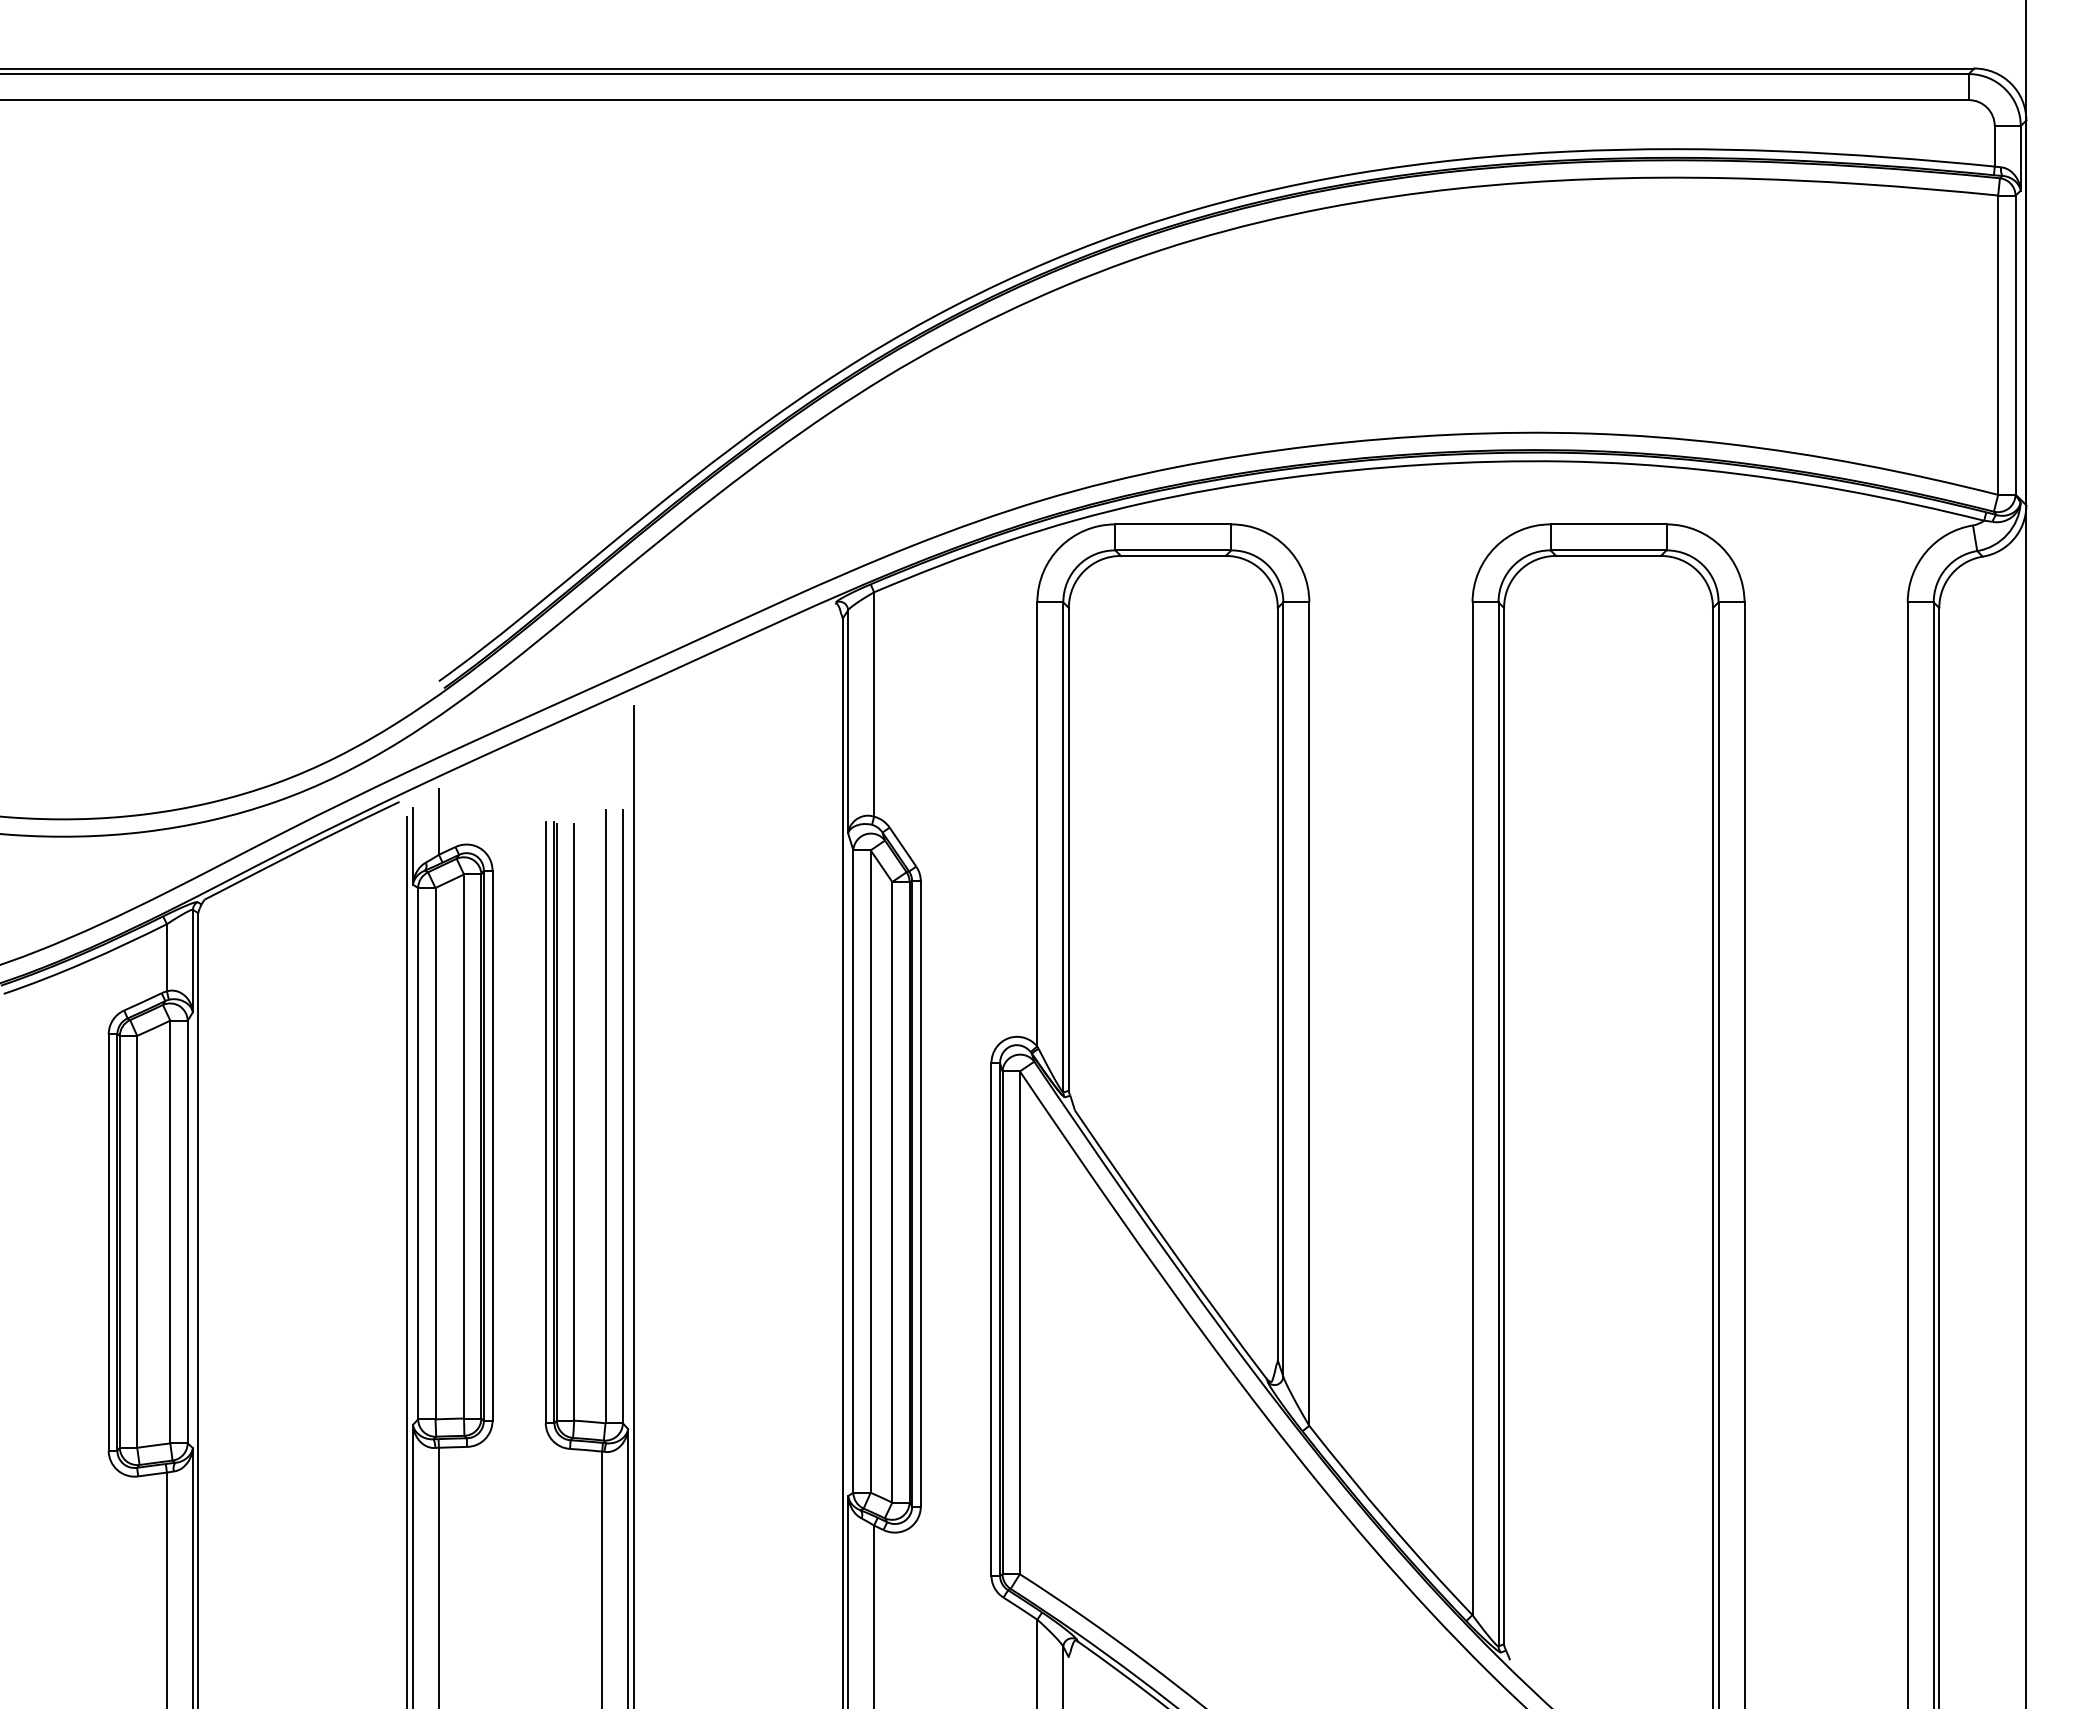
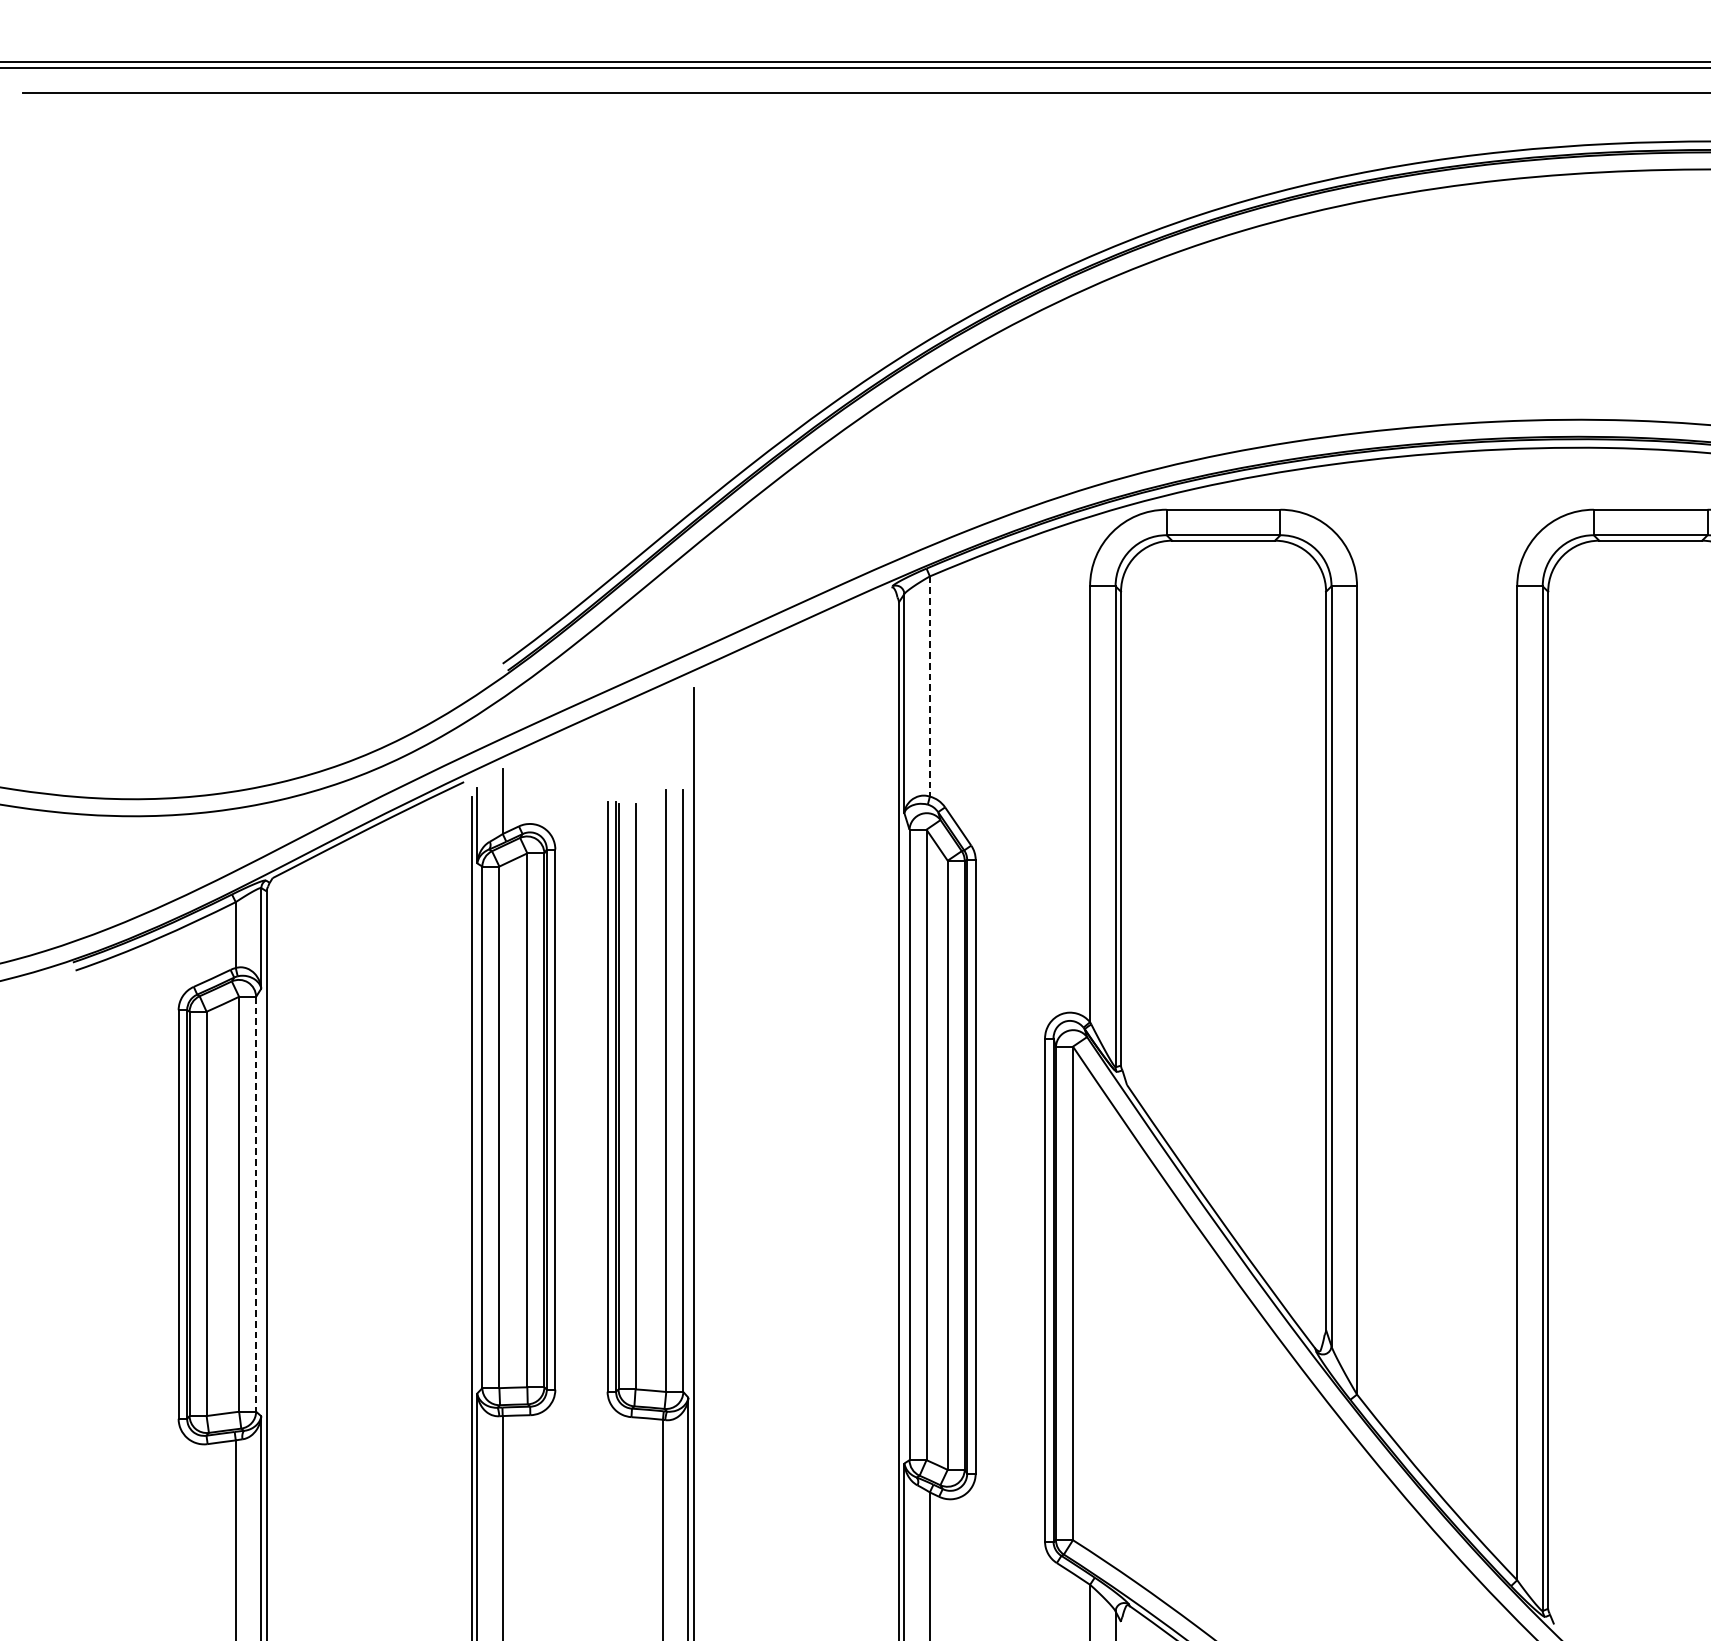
line: (874, 705) -> (930, 687), solid -> dashed
line: (187, 1232) -> (255, 1204), solid -> dashed

